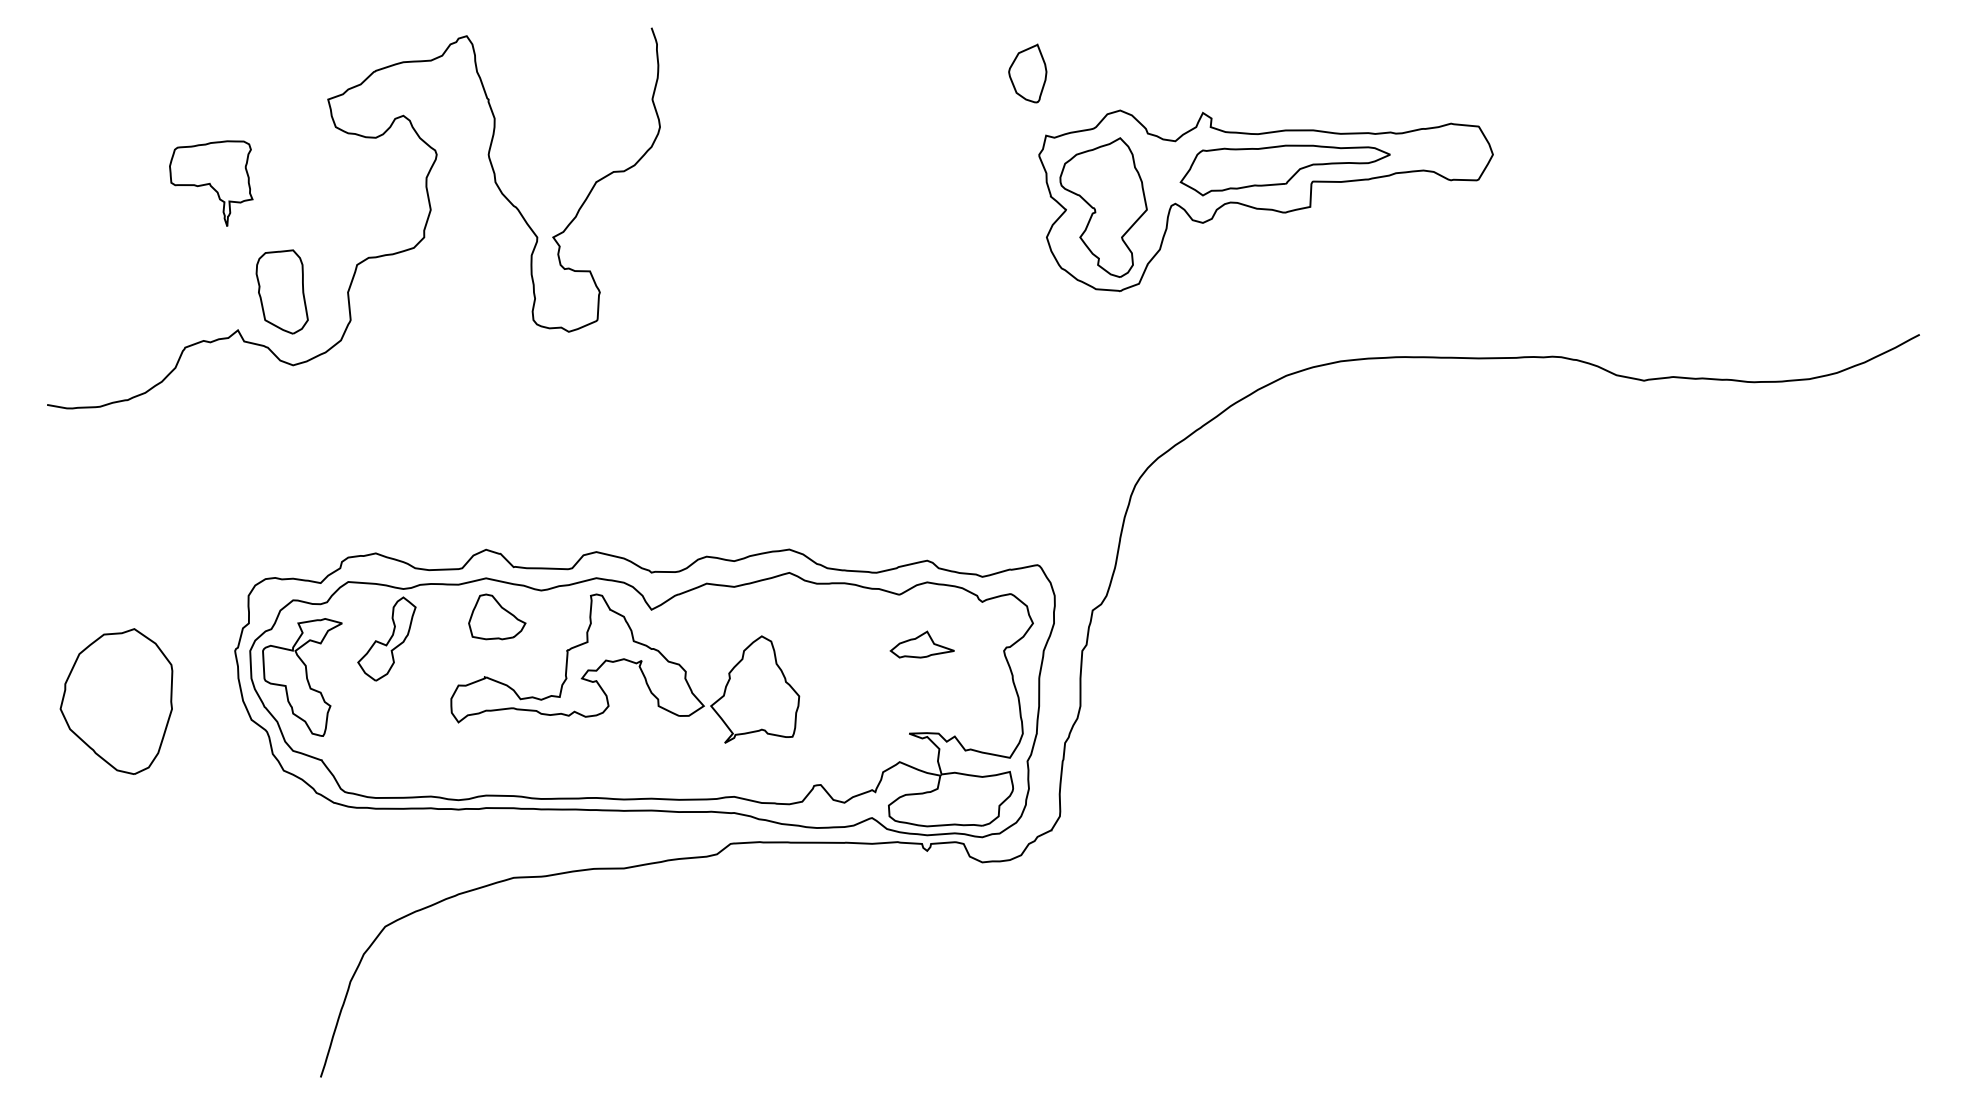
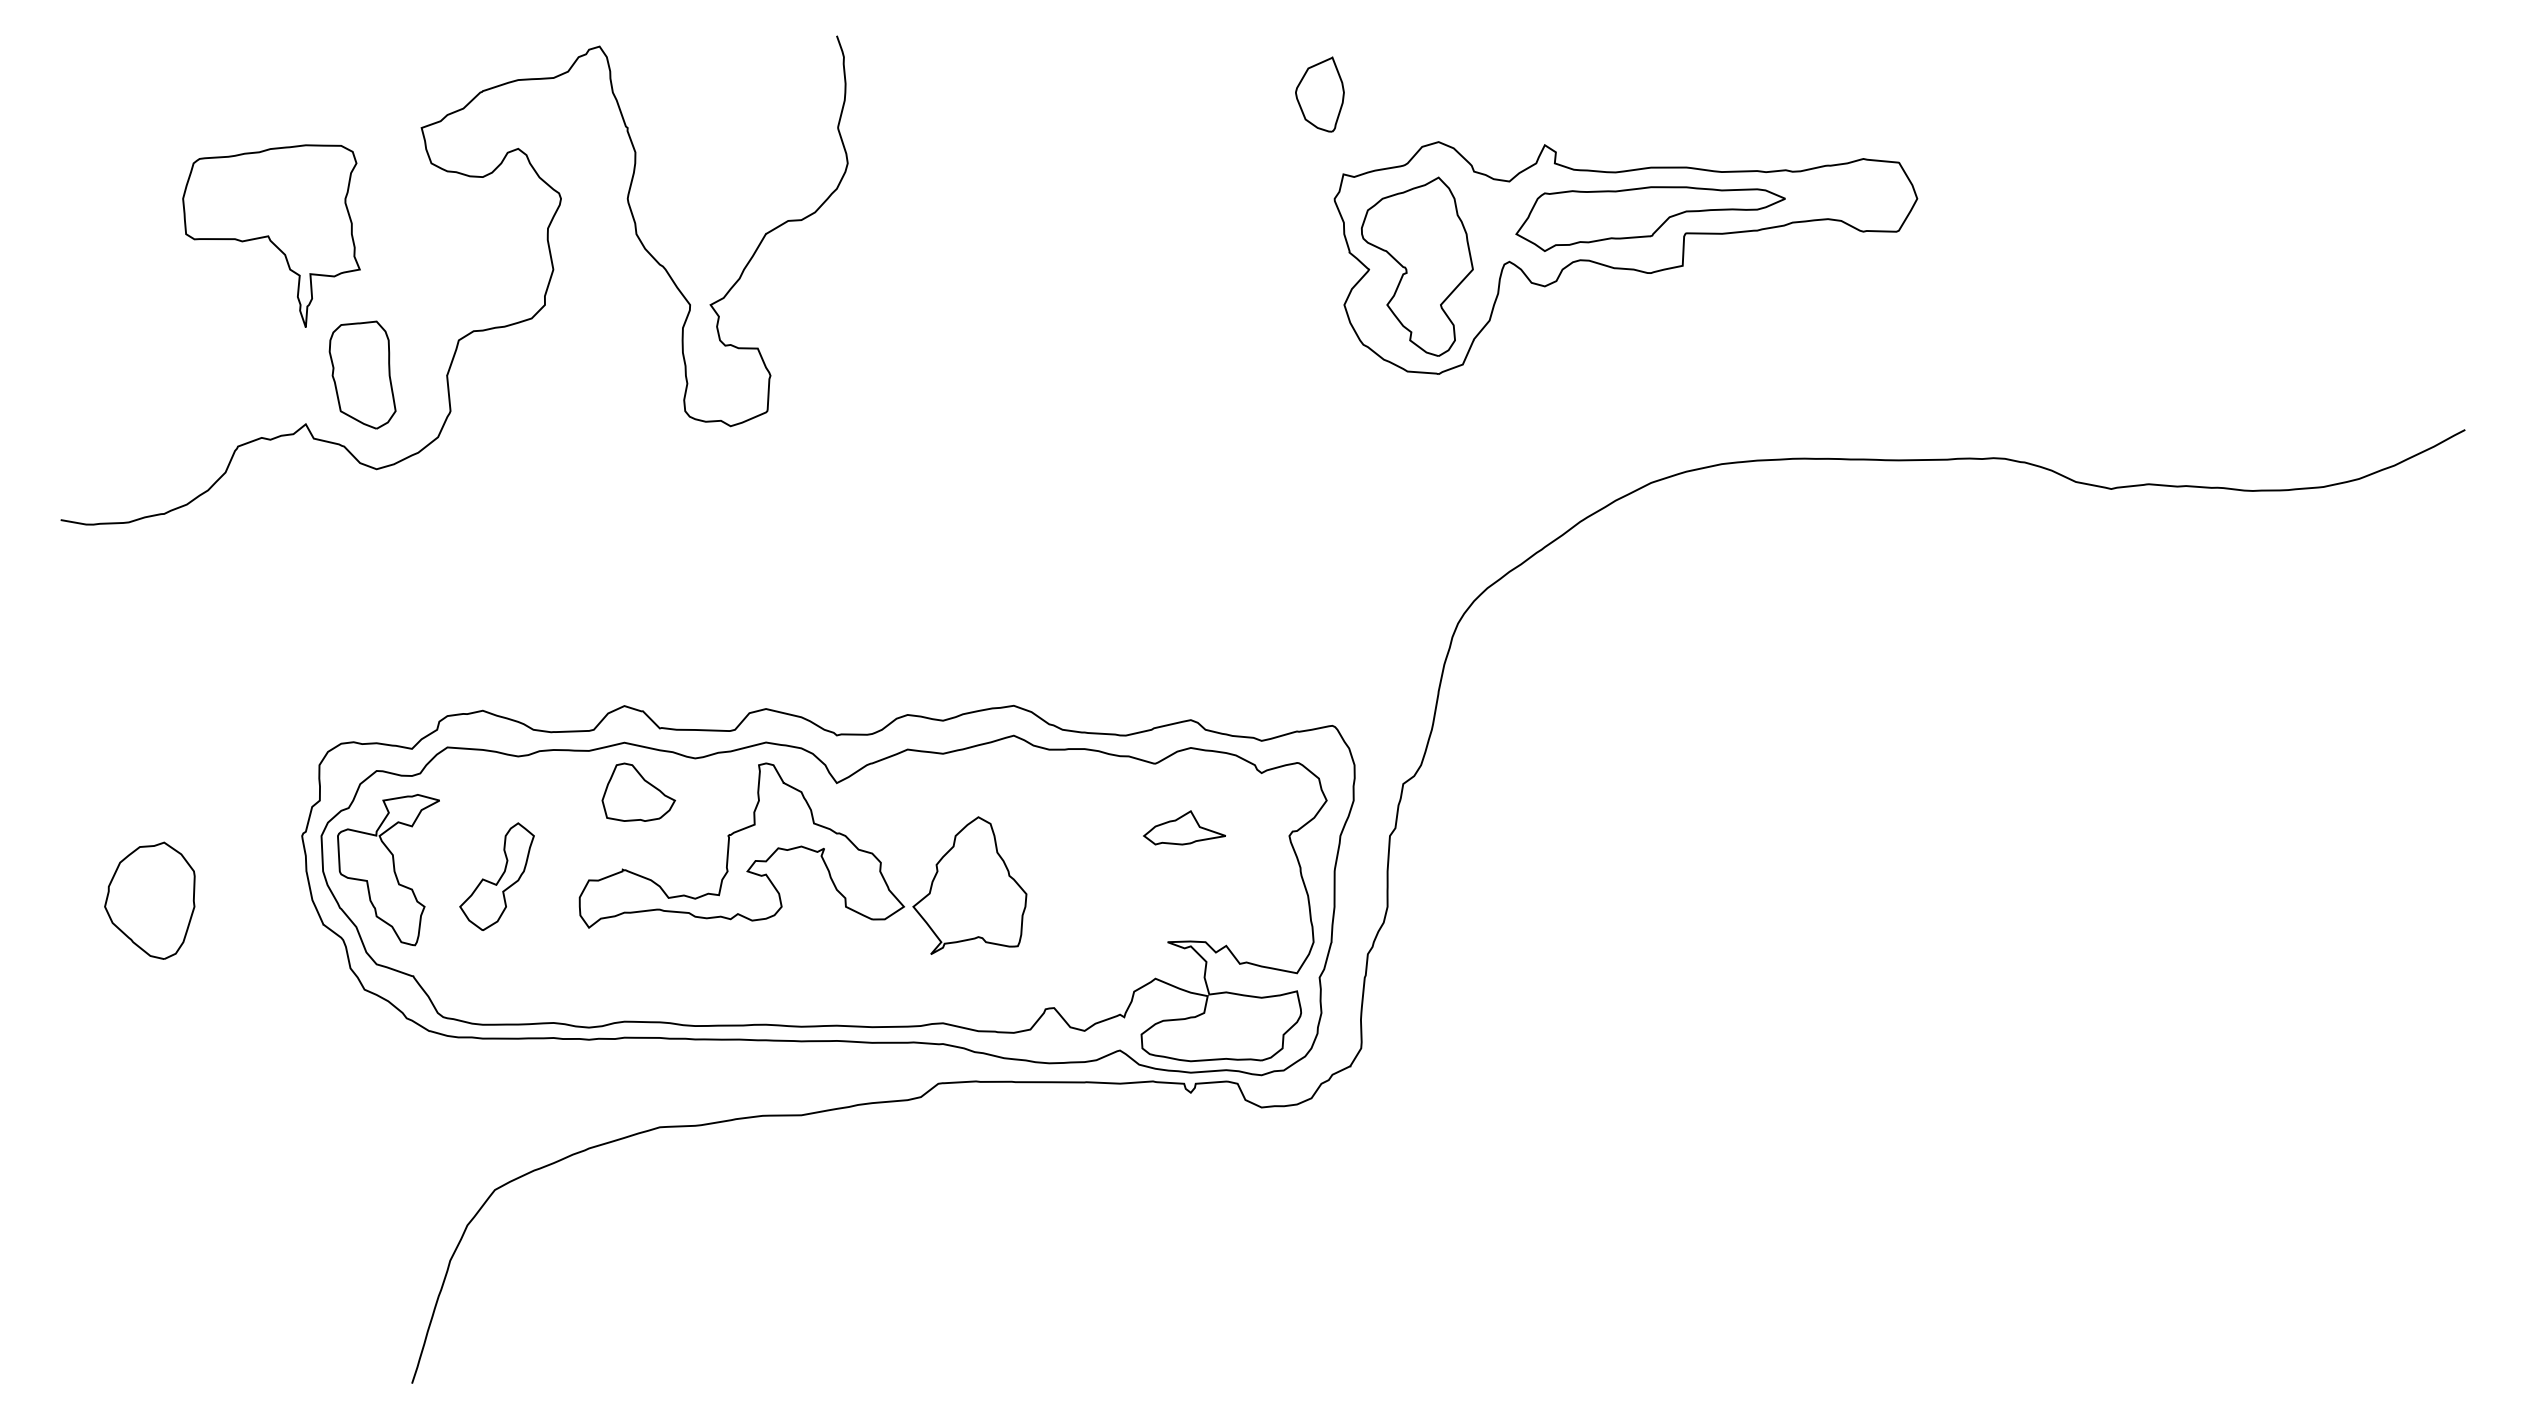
part: (211, 183) -> (271, 235), size x1.67
part: (386, 638) -> (496, 876), moved
part: (116, 701) -> (149, 900), size x0.62

